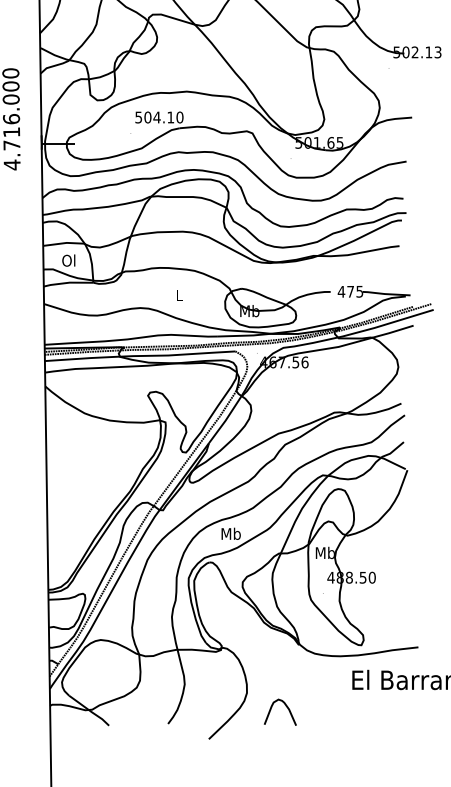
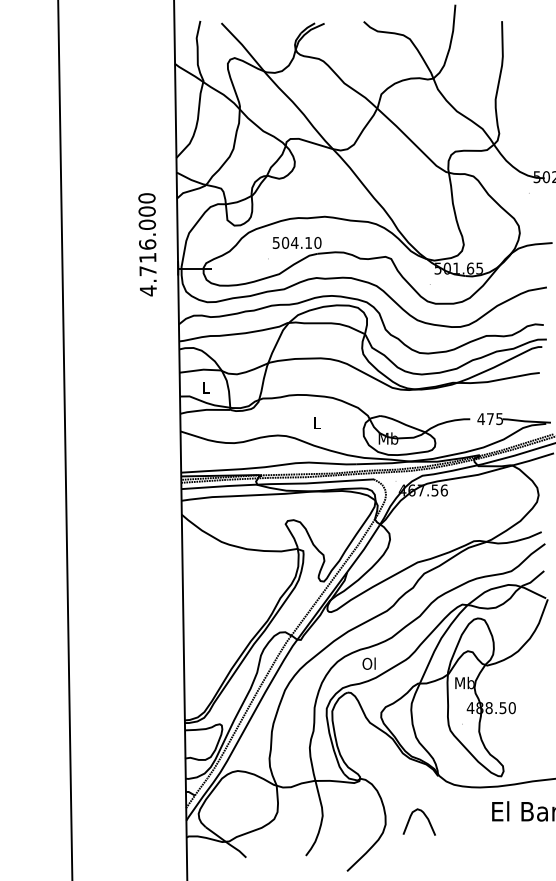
text: (68, 260) -> (205, 387), Ol -> L
text: (231, 533) -> (369, 663), Mb -> Ol
curve: (286, 707) -> (425, 817), moved

